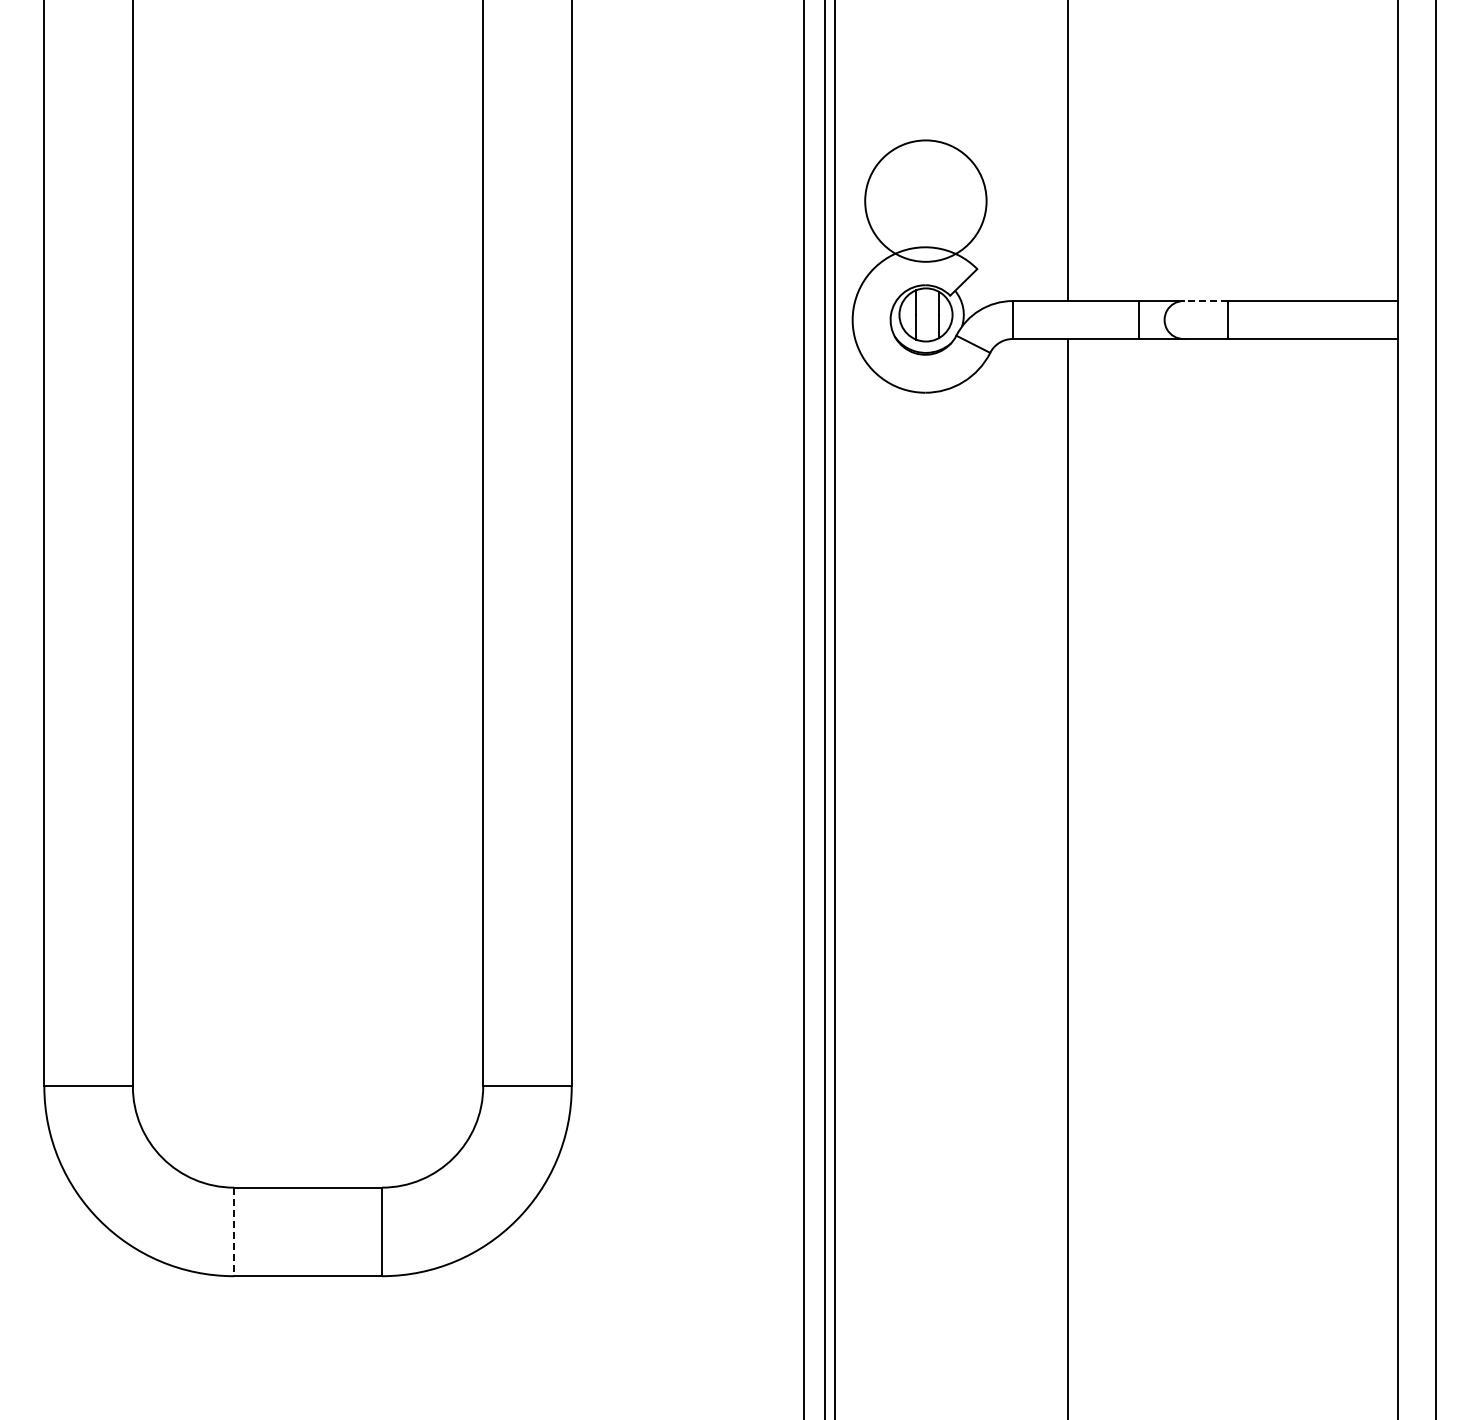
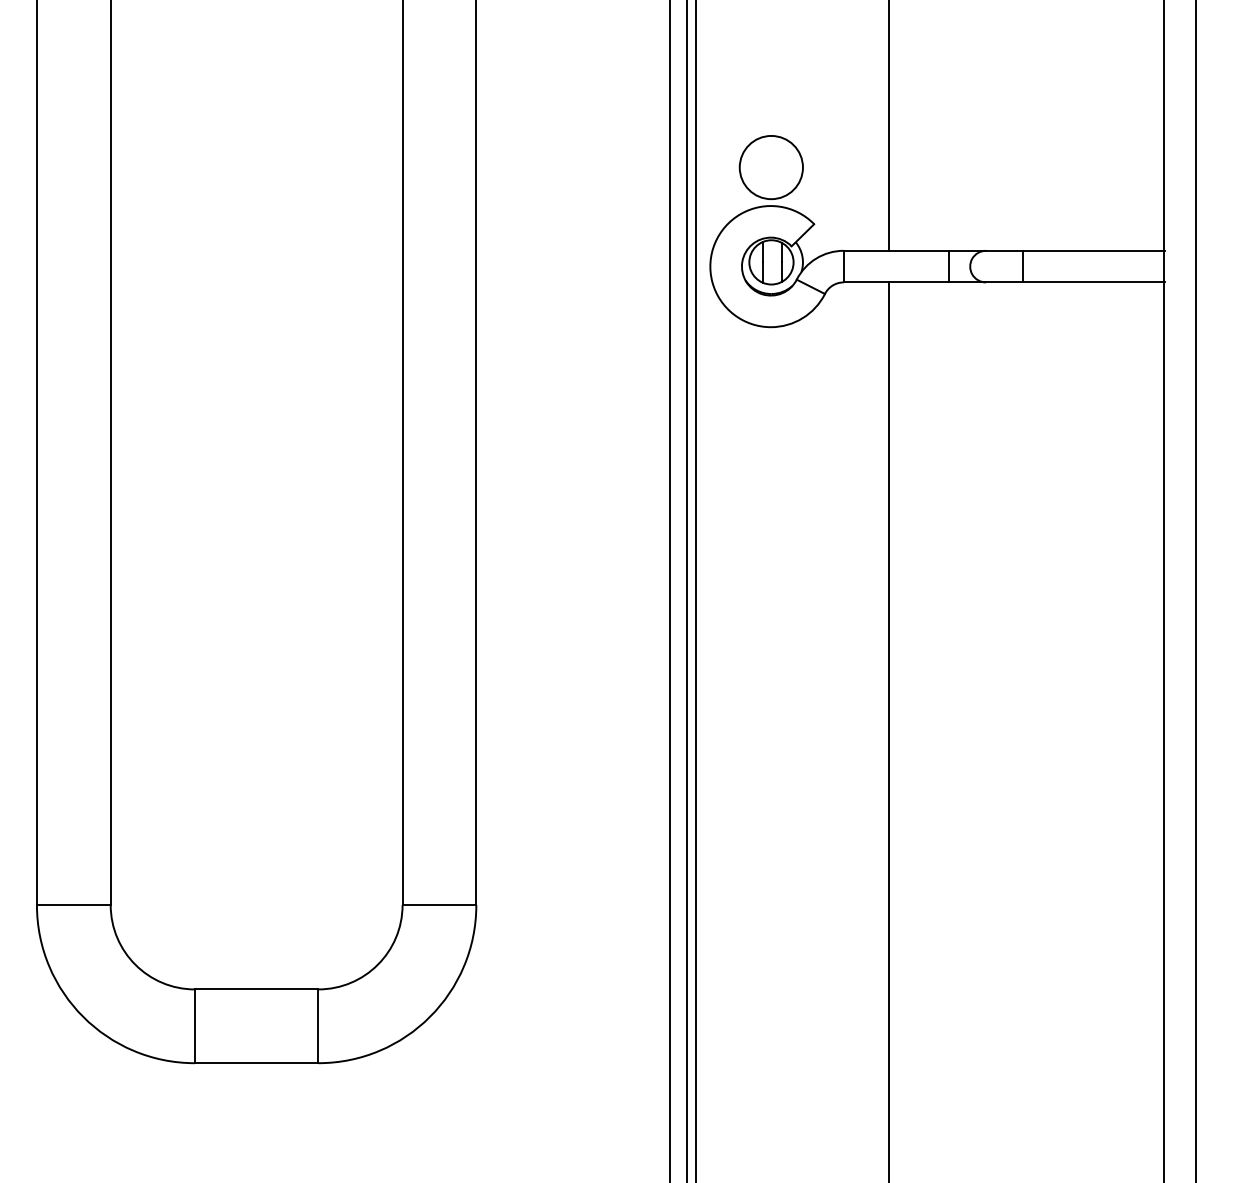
circle: (925, 201) -> (771, 167), size x0.62
line: (1205, 301) -> (1004, 251), dashed -> solid
line: (234, 1232) -> (195, 1026), dashed -> solid

